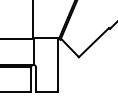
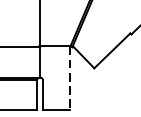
line: (58, 66) -> (69, 79), solid -> dashed

